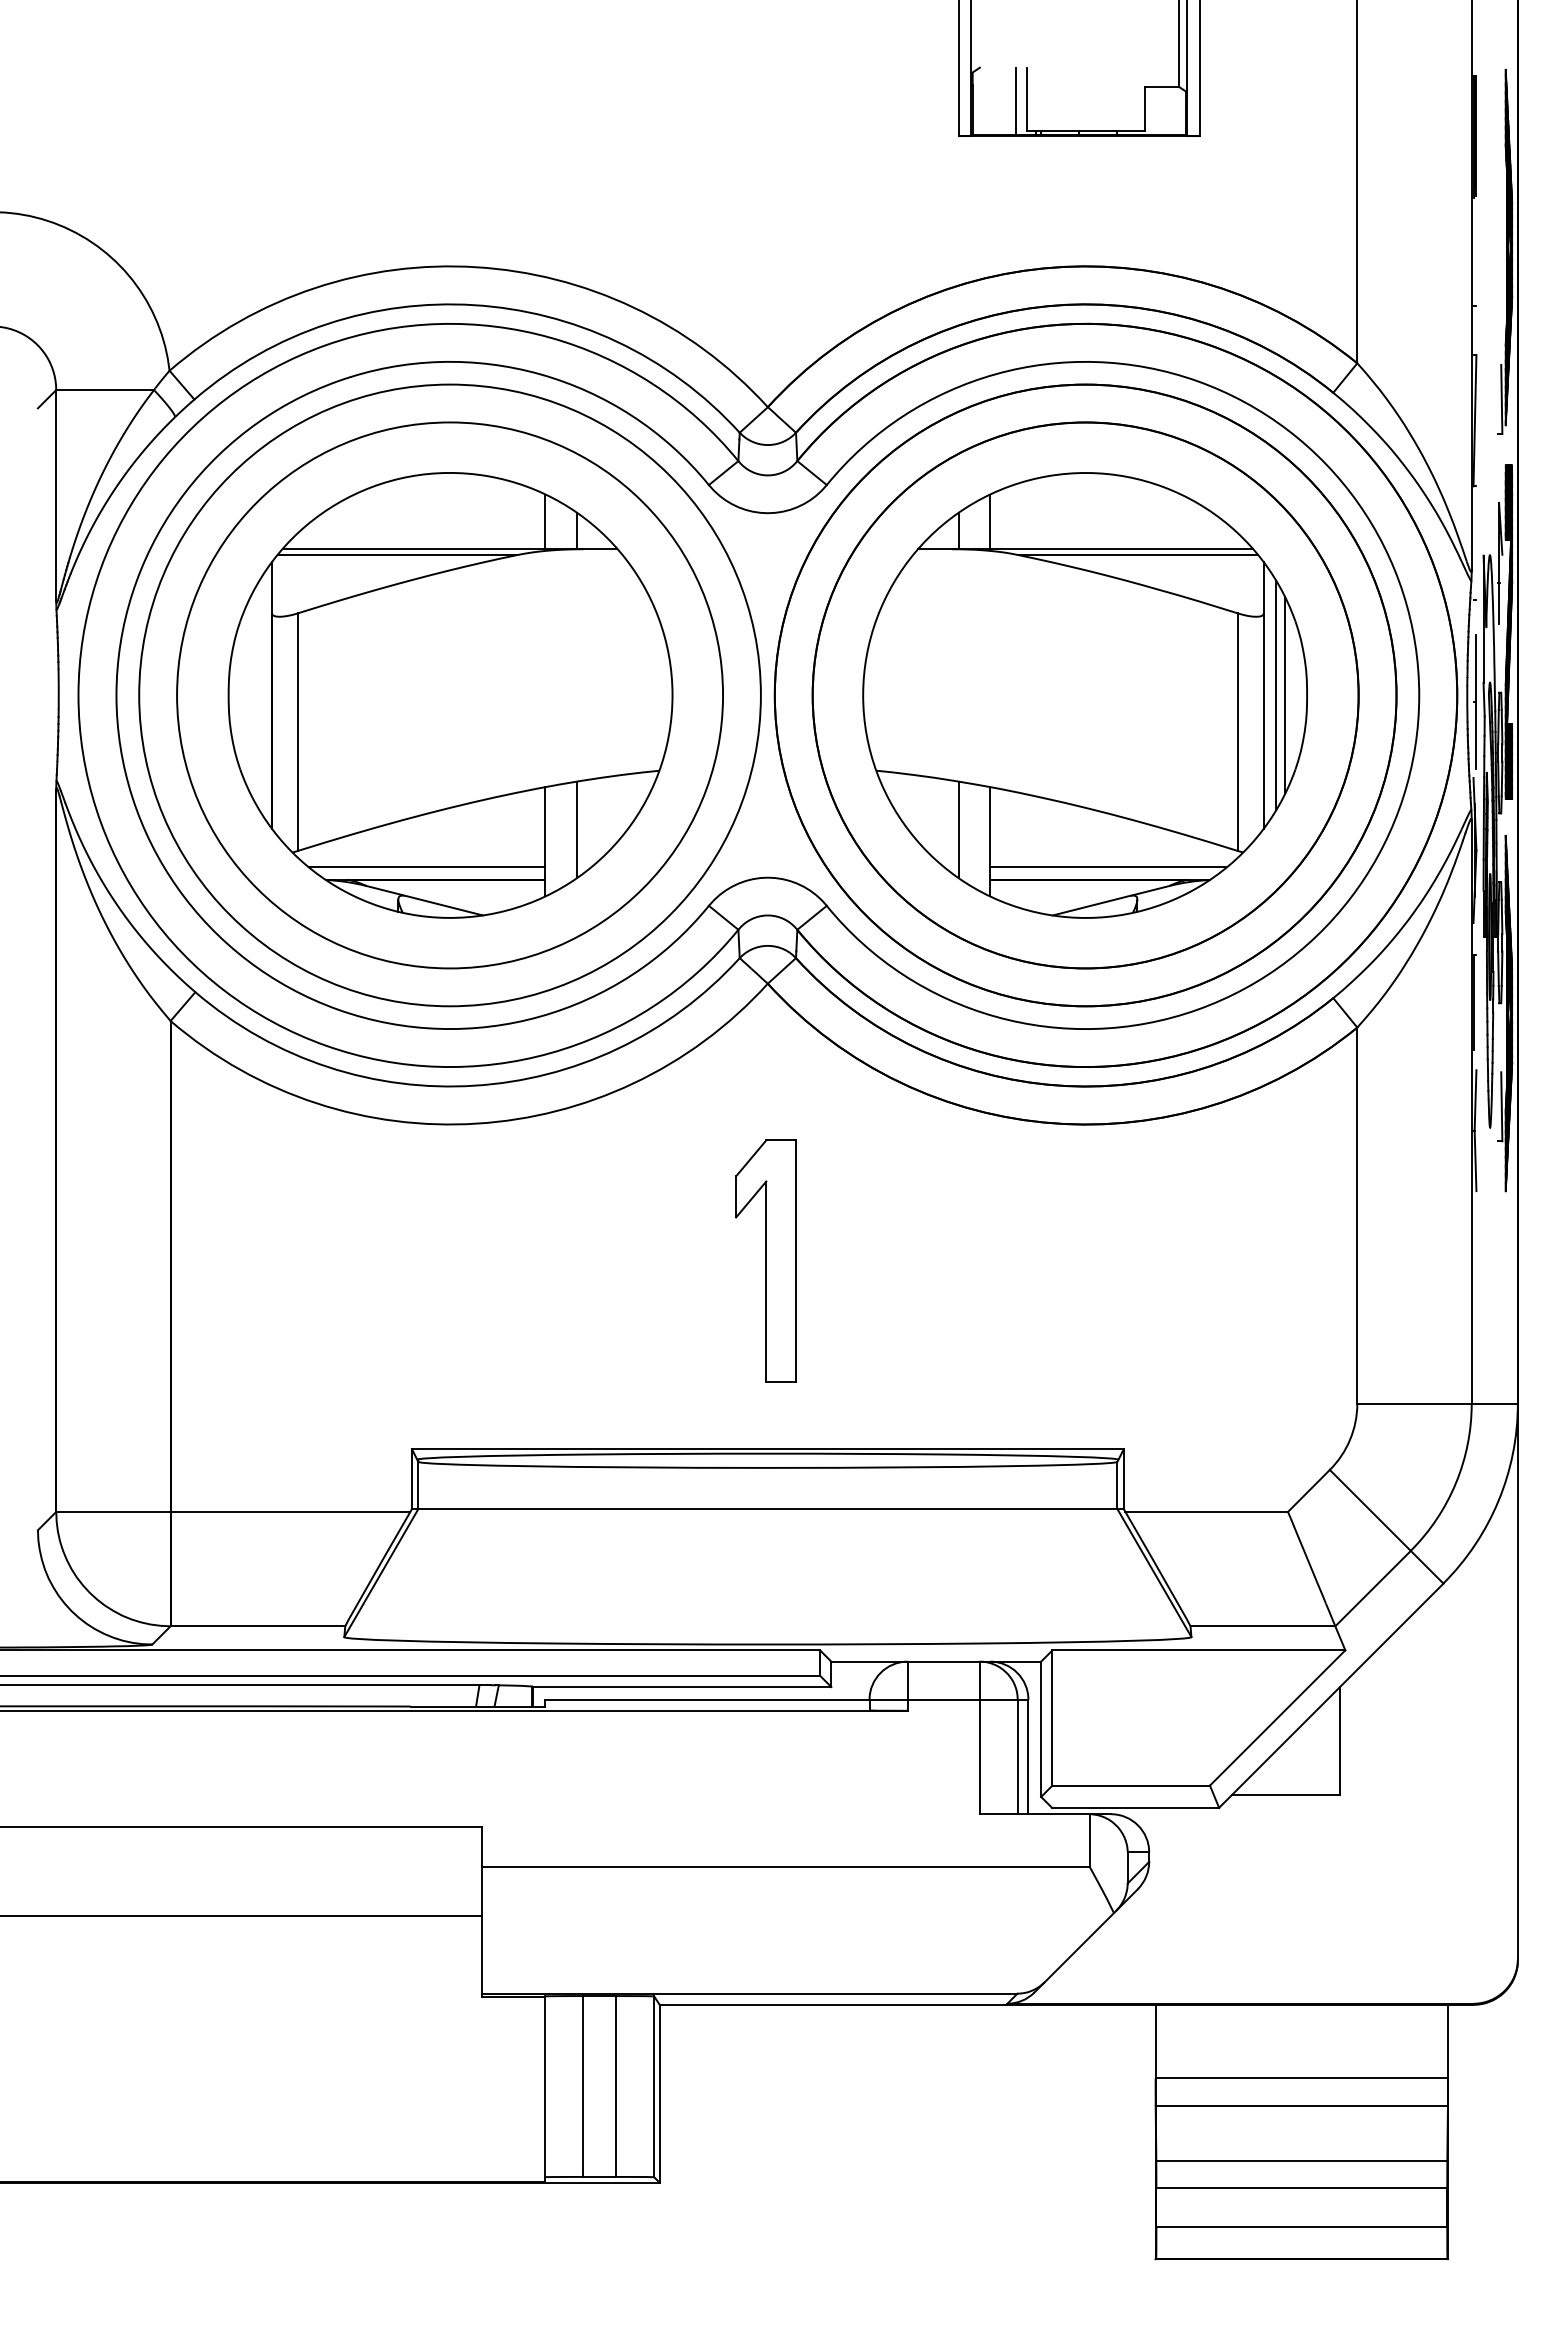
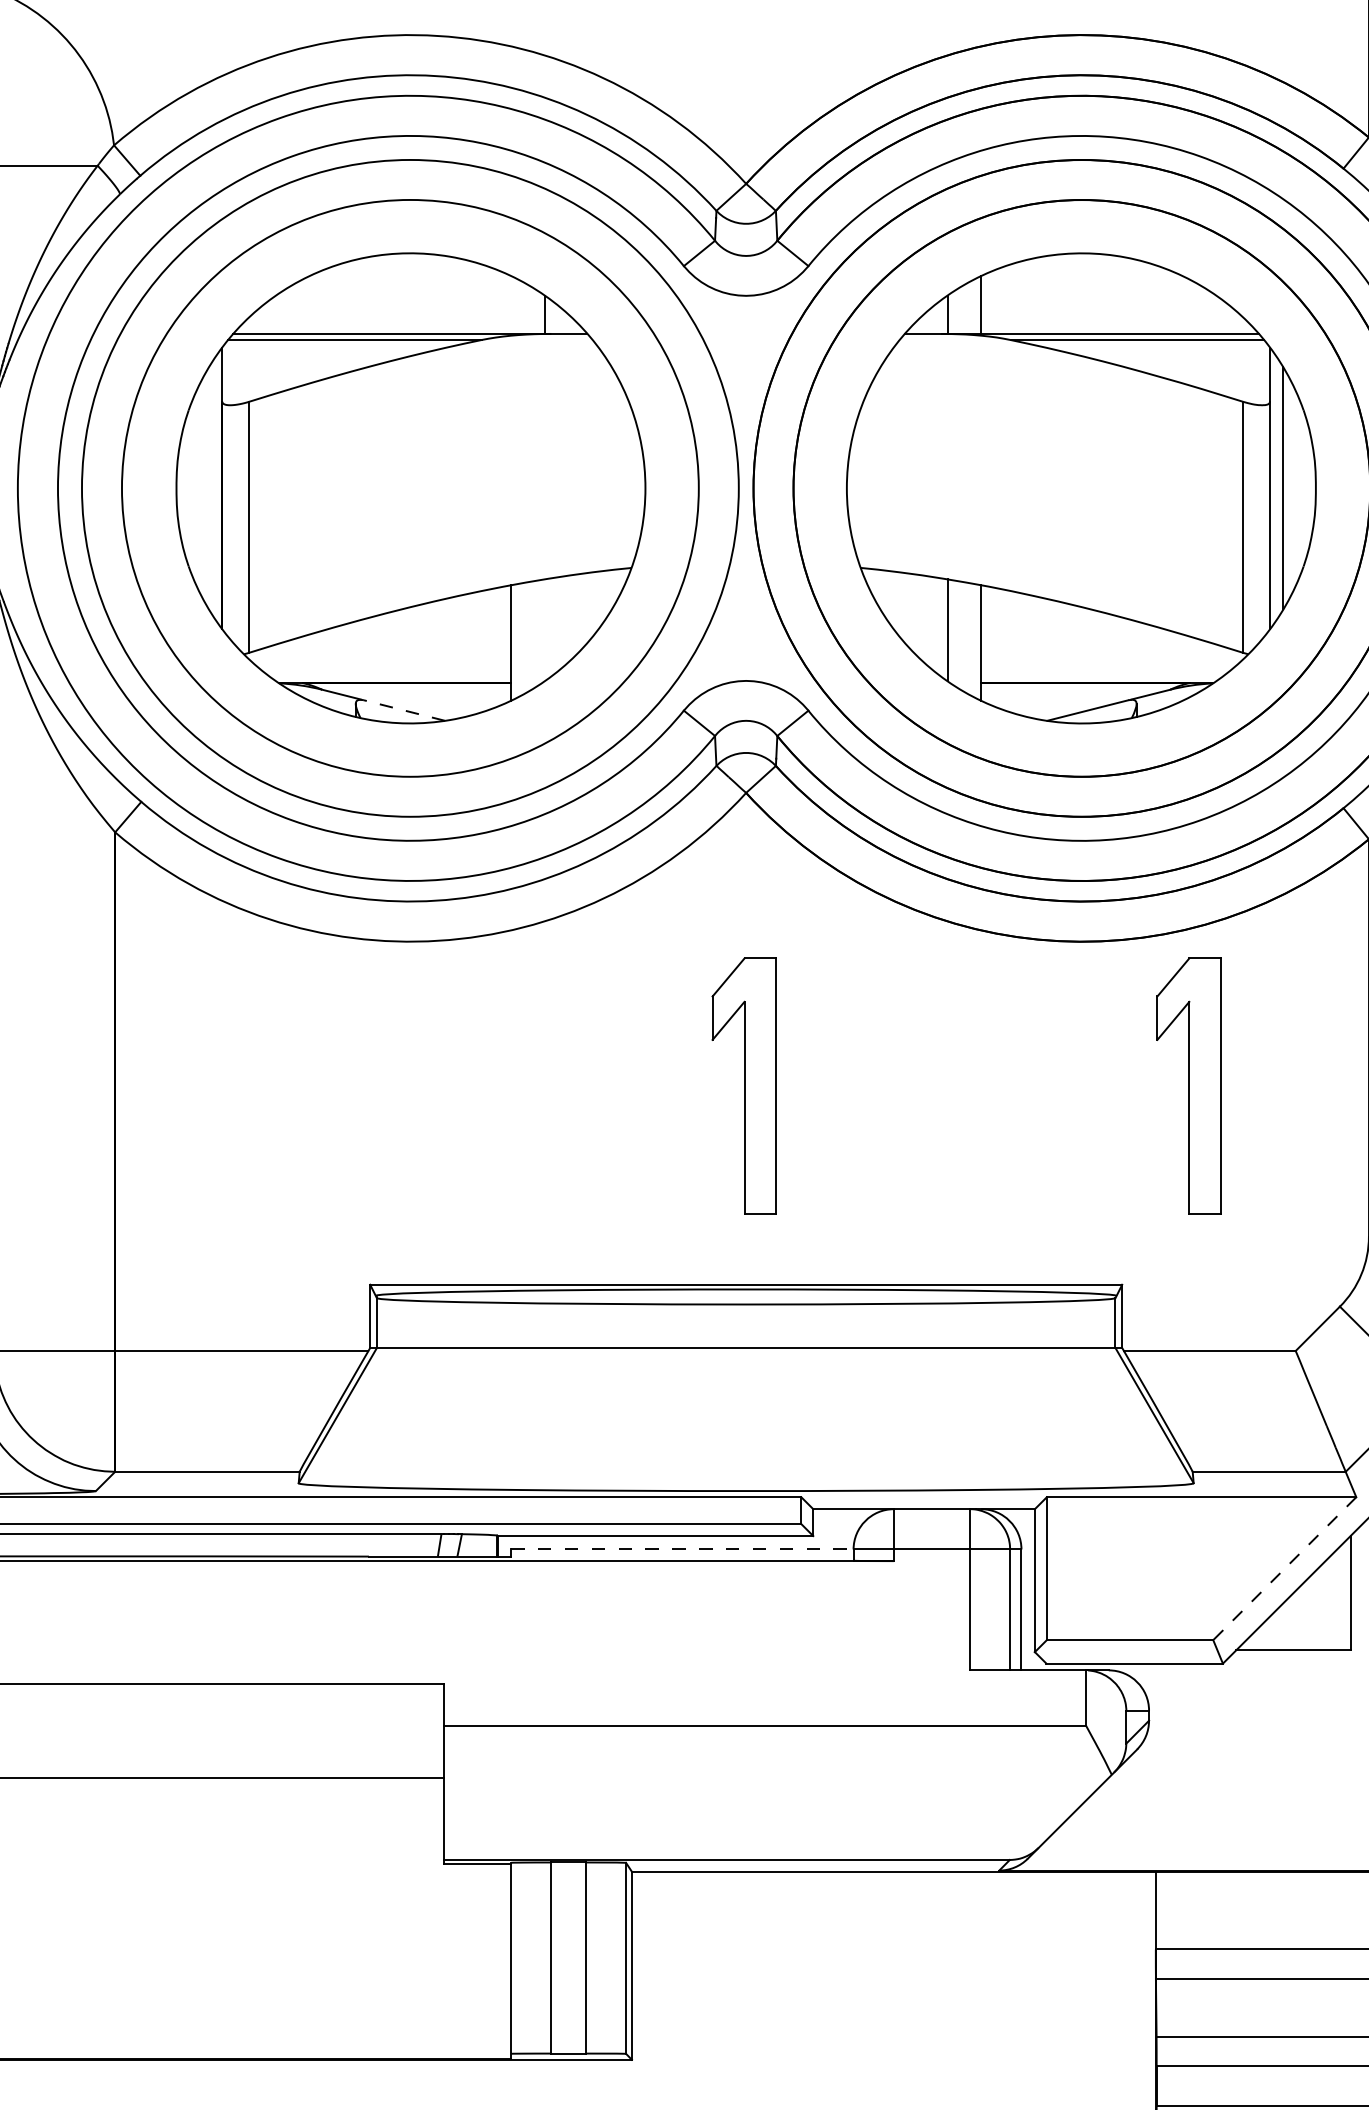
line: (545, 521) -> (511, 304), removed
line: (1285, 695) -> (1293, 488), removed
line: (577, 829) -> (545, 630), removed
line: (426, 867) -> (385, 670), removed
line: (1108, 867) -> (1106, 670), removed
line: (444, 905) -> (404, 710), solid -> dashed
part: (1186, 1260) -> (1188, 1085), added
line: (707, 1699) -> (682, 1549), solid -> dashed
line: (1277, 1717) -> (1284, 1568), solid -> dashed

